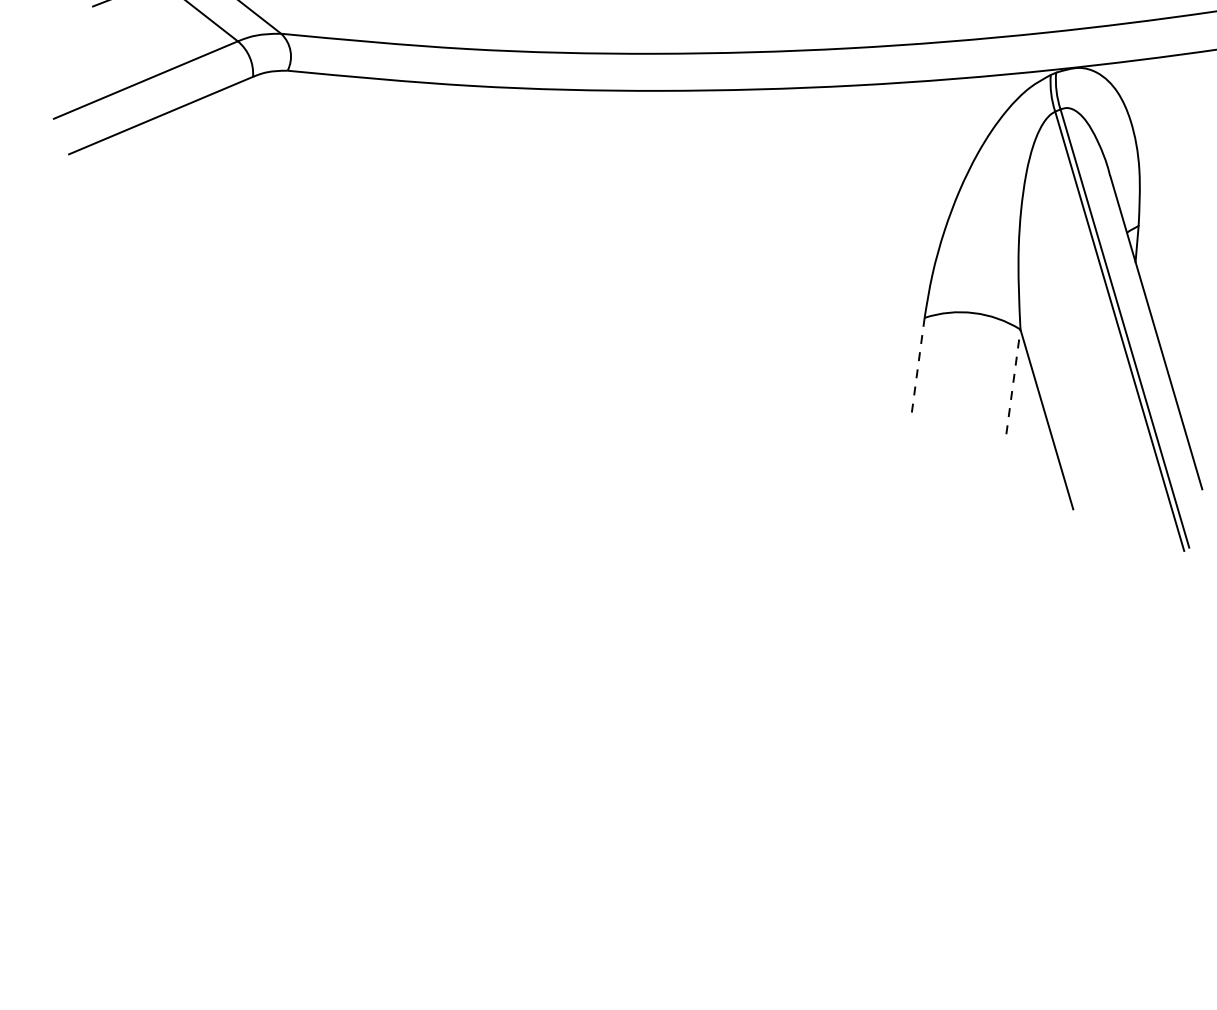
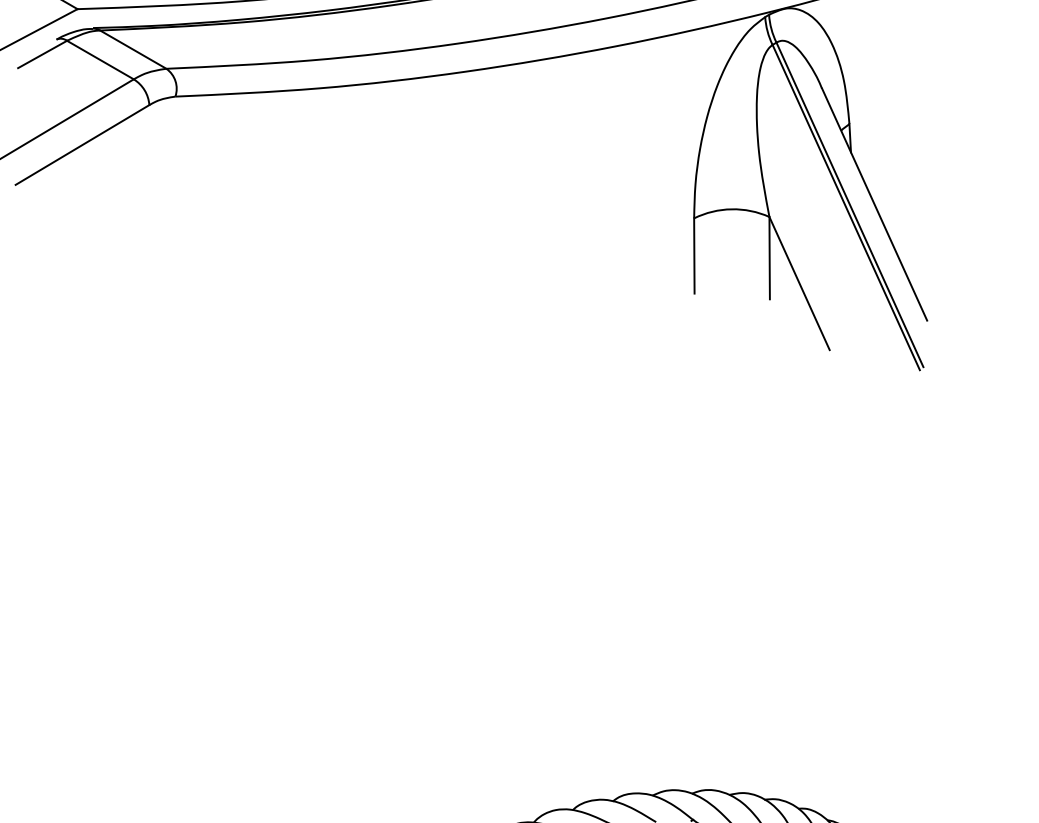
line: (918, 365) -> (694, 255), dashed -> solid
line: (1013, 381) -> (769, 257), dashed -> solid

